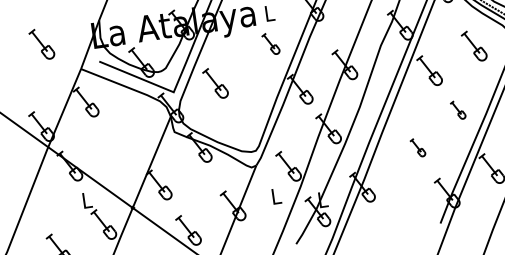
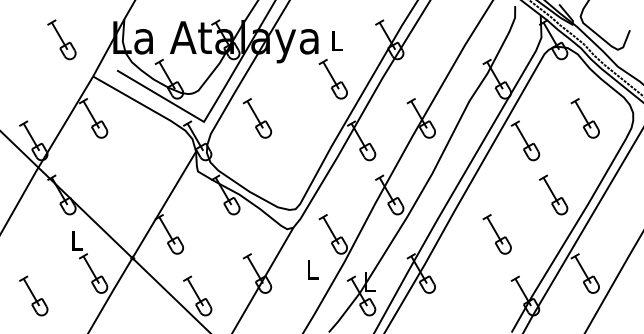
part: (41, 44) -> (61, 39), moved
part: (270, 44) -> (332, 79), size x1.43
part: (457, 109) -> (553, 194), size x1.67
part: (417, 147) -> (496, 234), size x1.67

